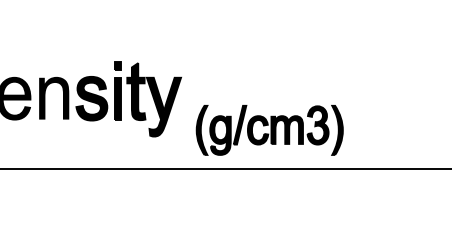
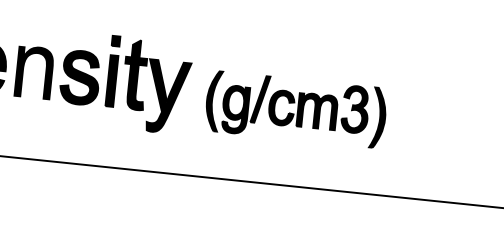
part: (269, 130) -> (295, 109), moved

